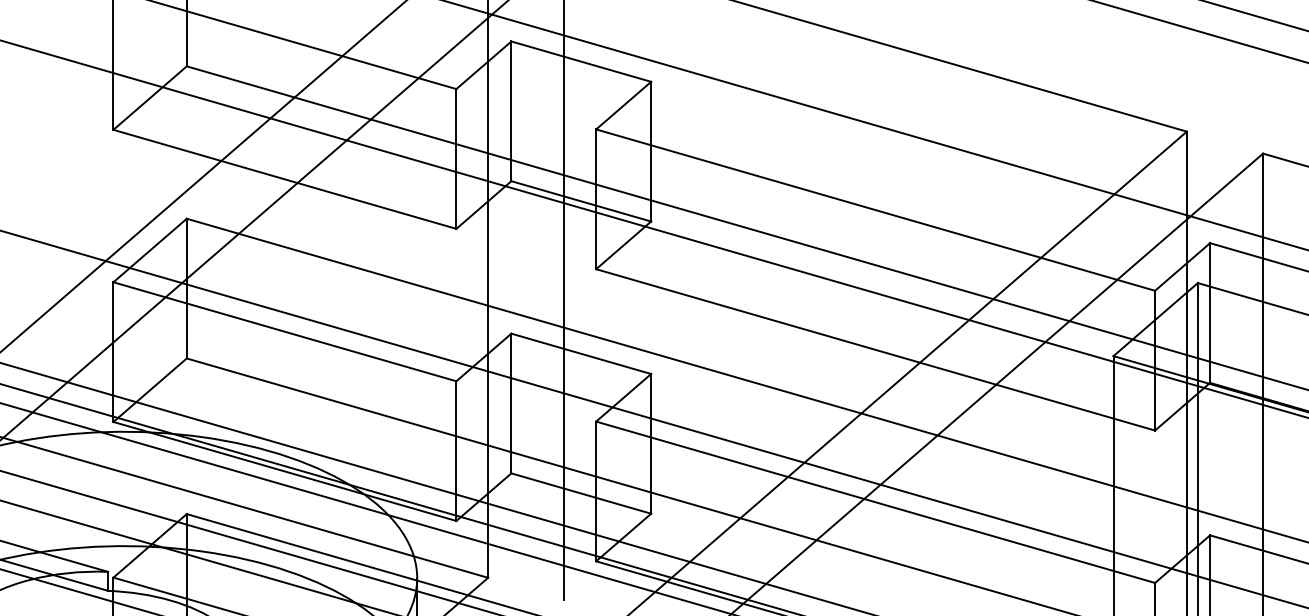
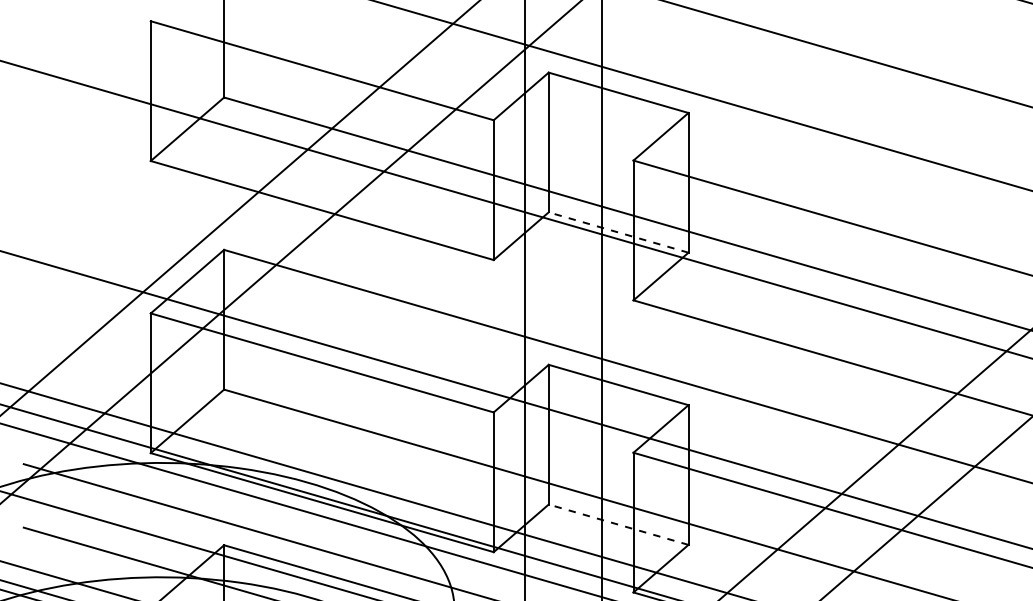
line: (581, 201) -> (618, 232), solid -> dashed
line: (581, 493) -> (618, 524), solid -> dashed

